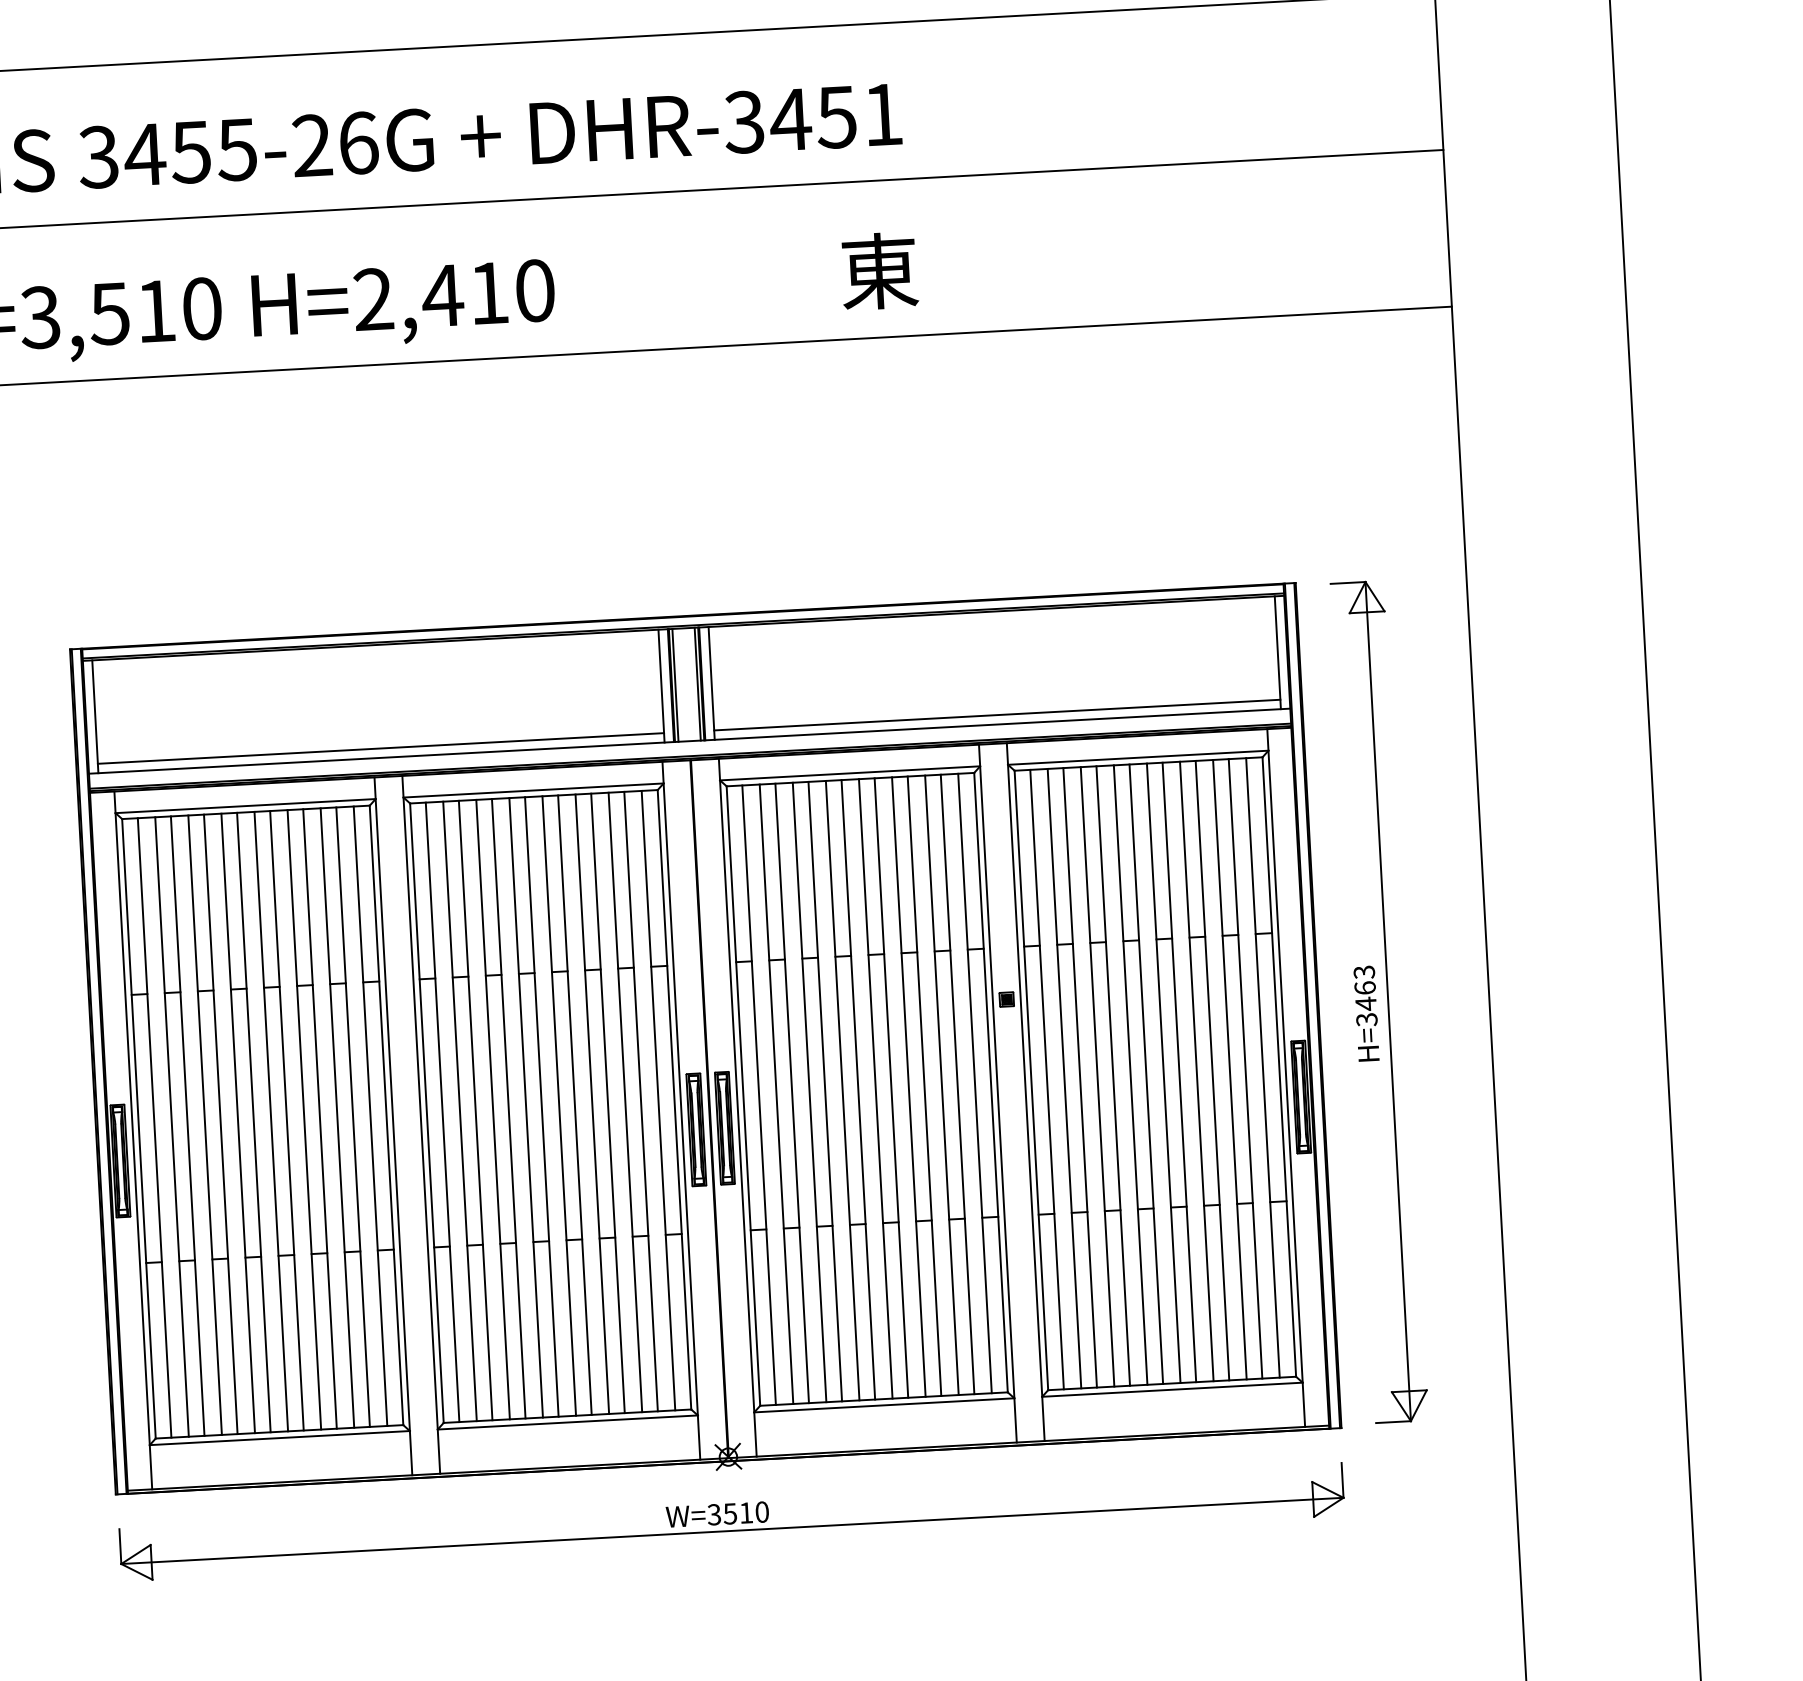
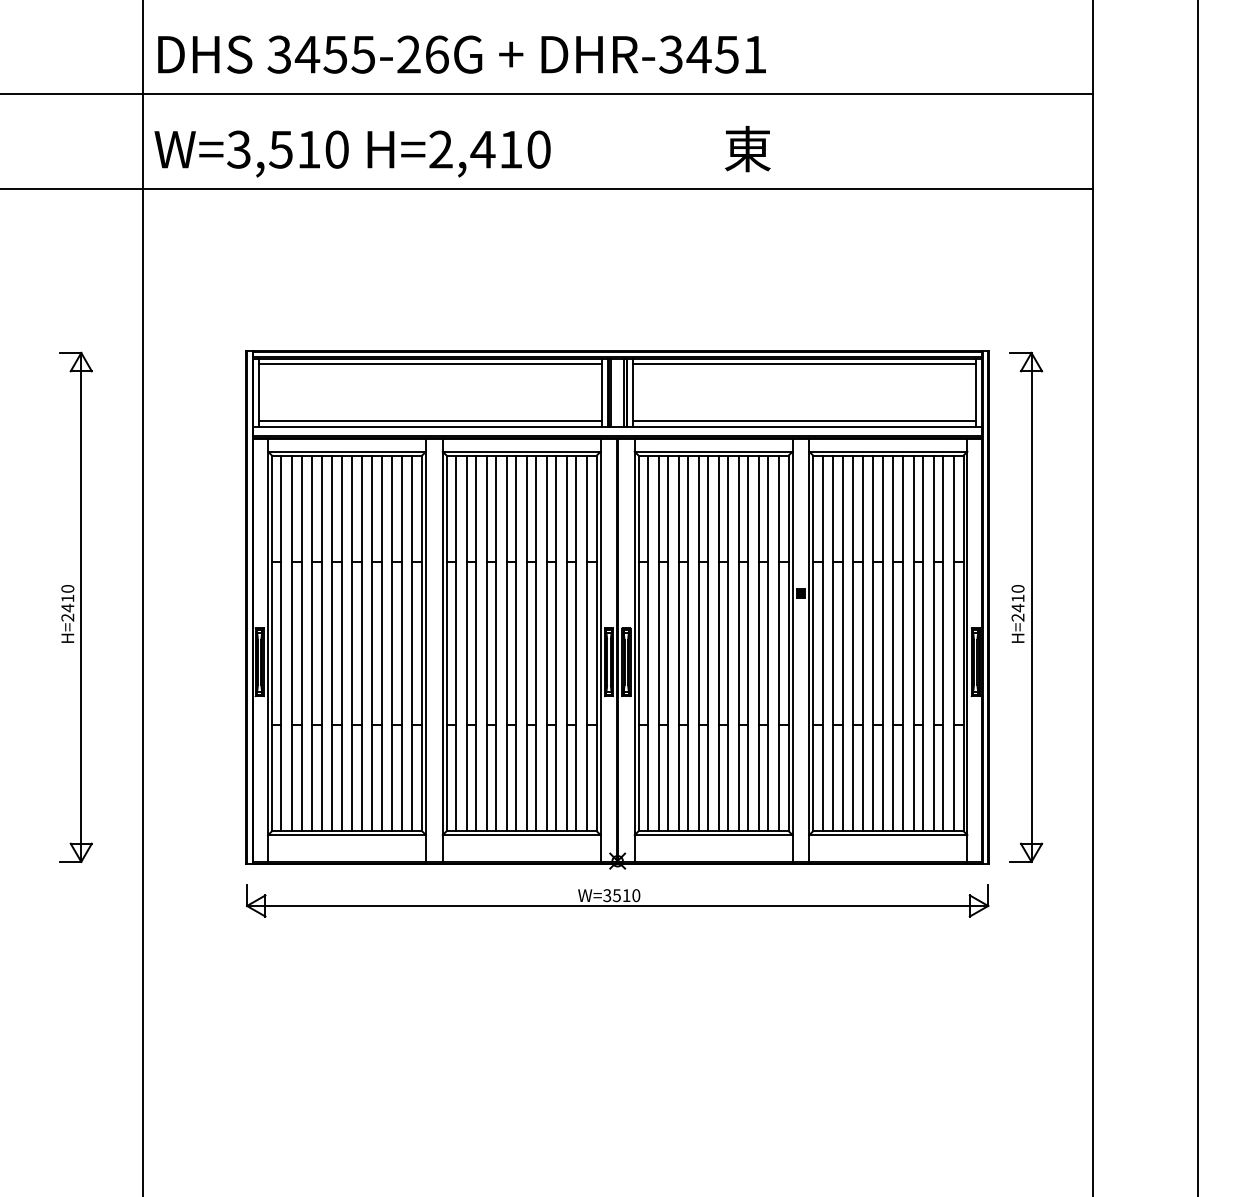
line: (992, 621) -> (804, 364), added
line: (375, 654) -> (430, 364), added
text: (1364, 996) -> (1017, 603), H=3463 -> H=2410

